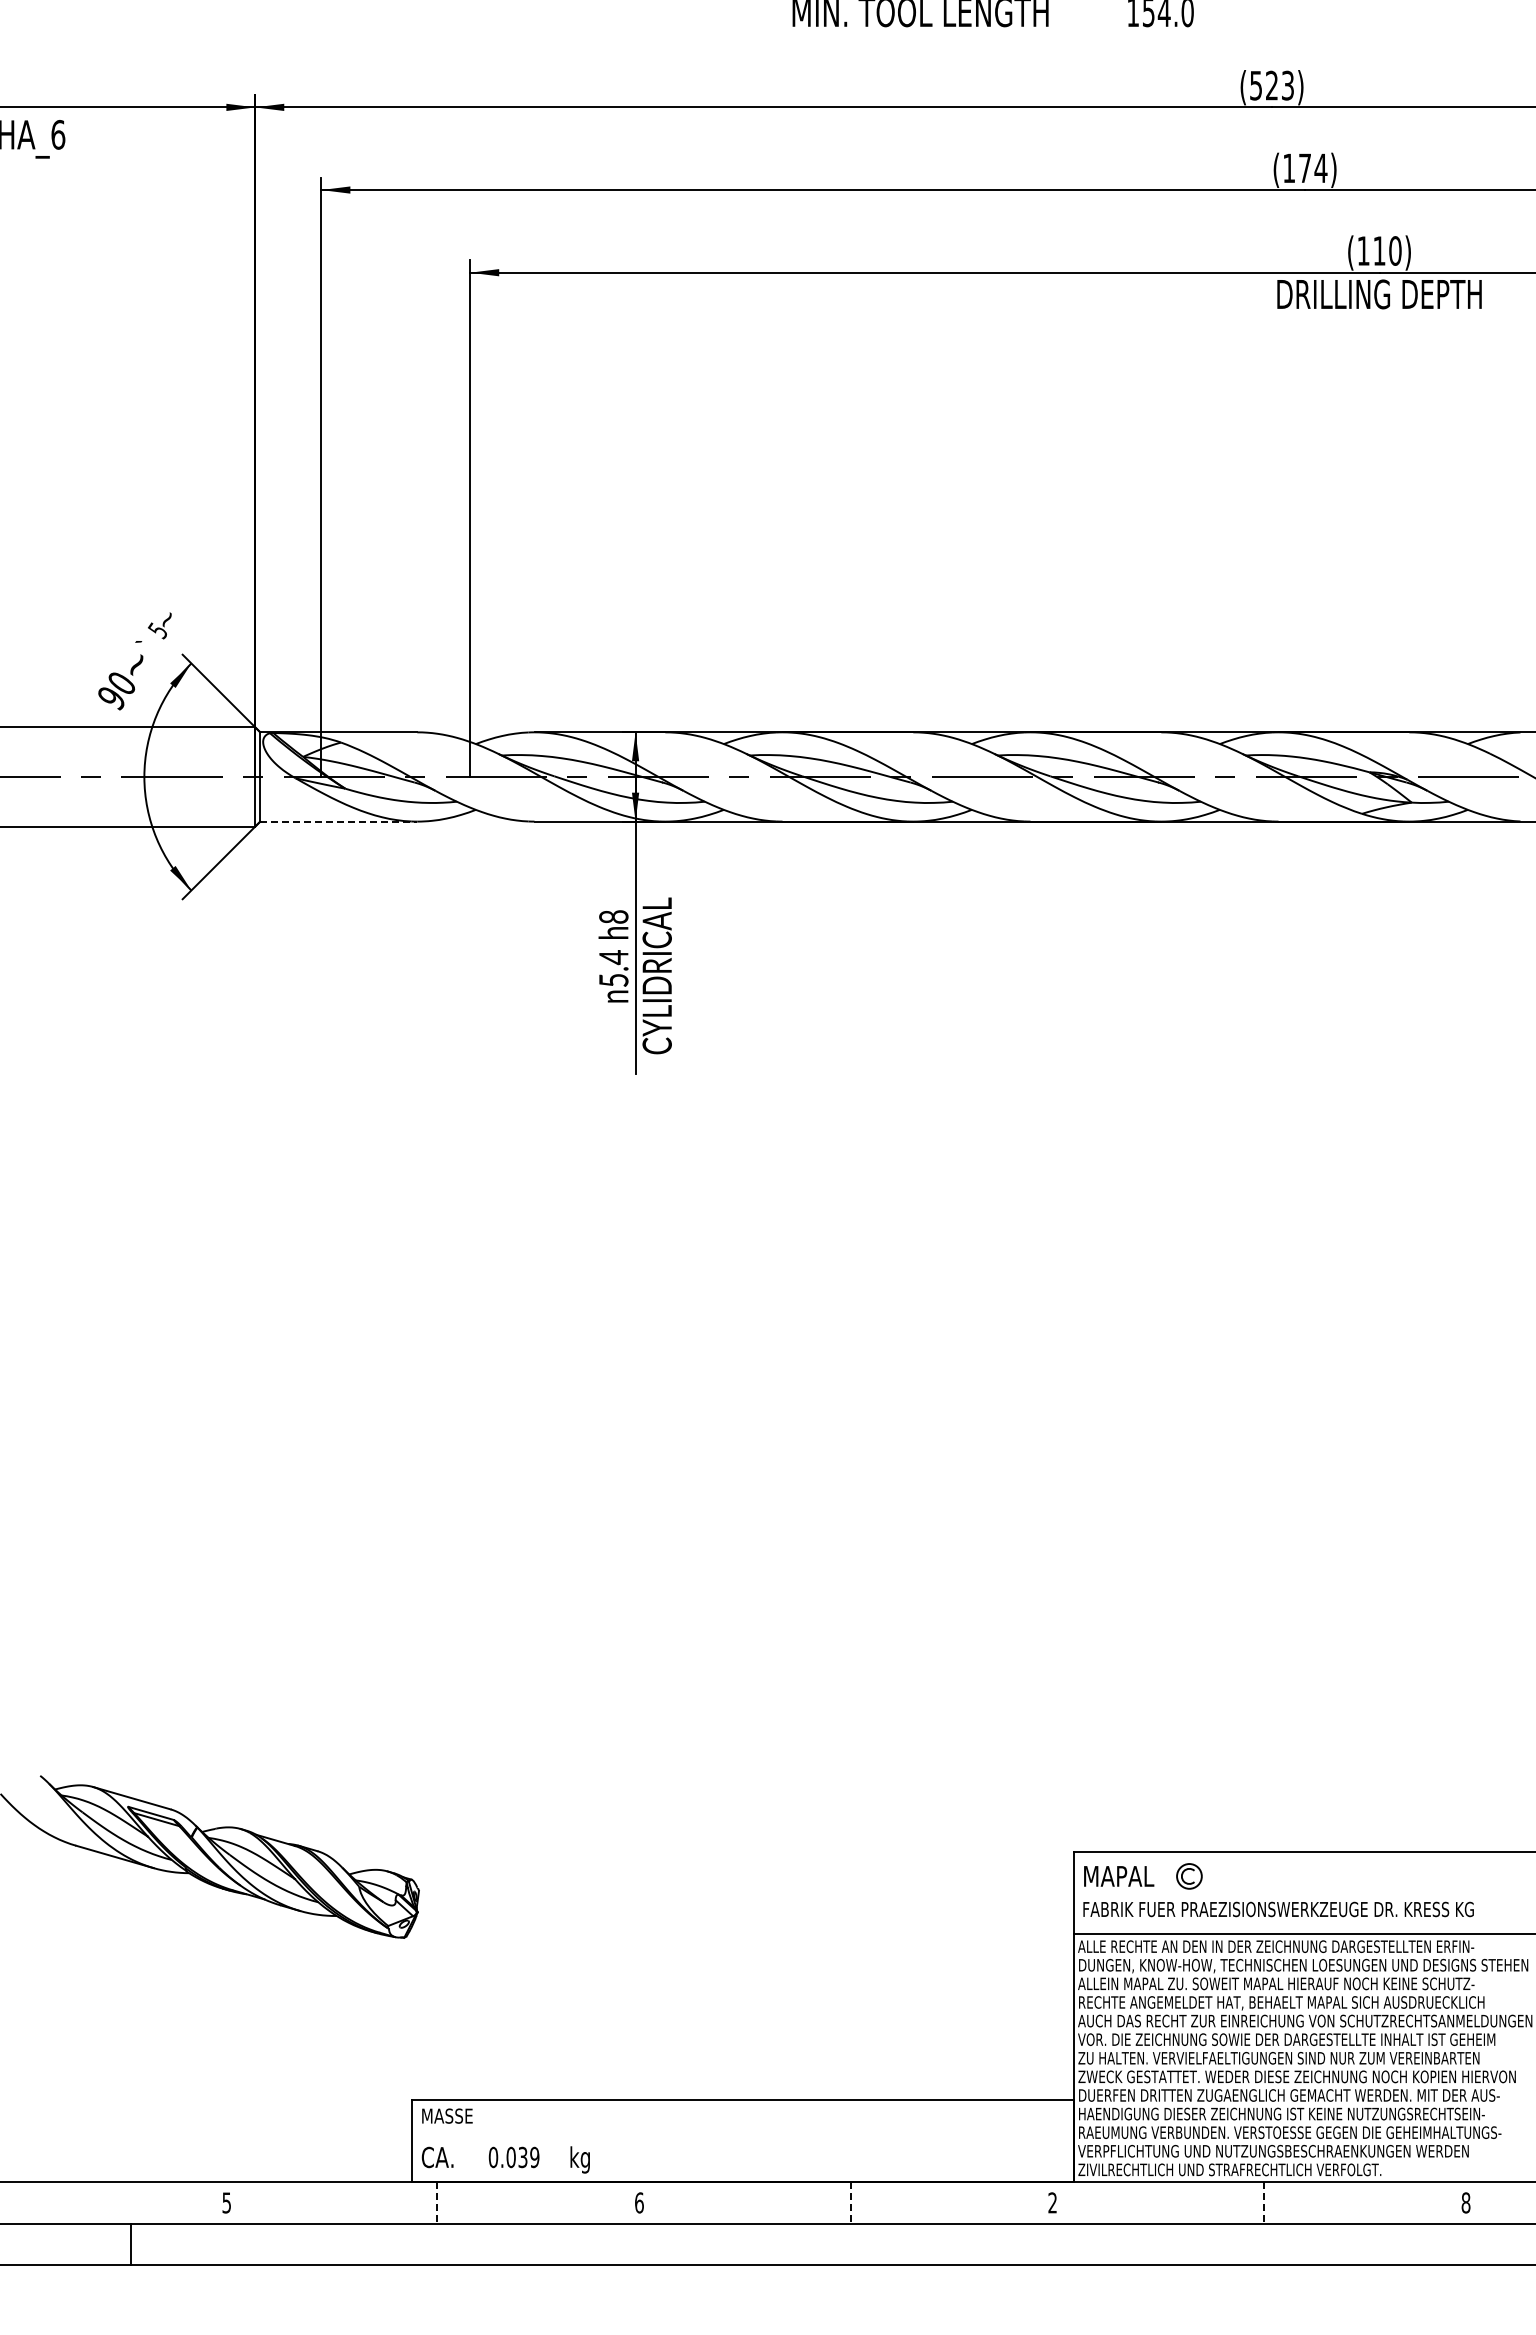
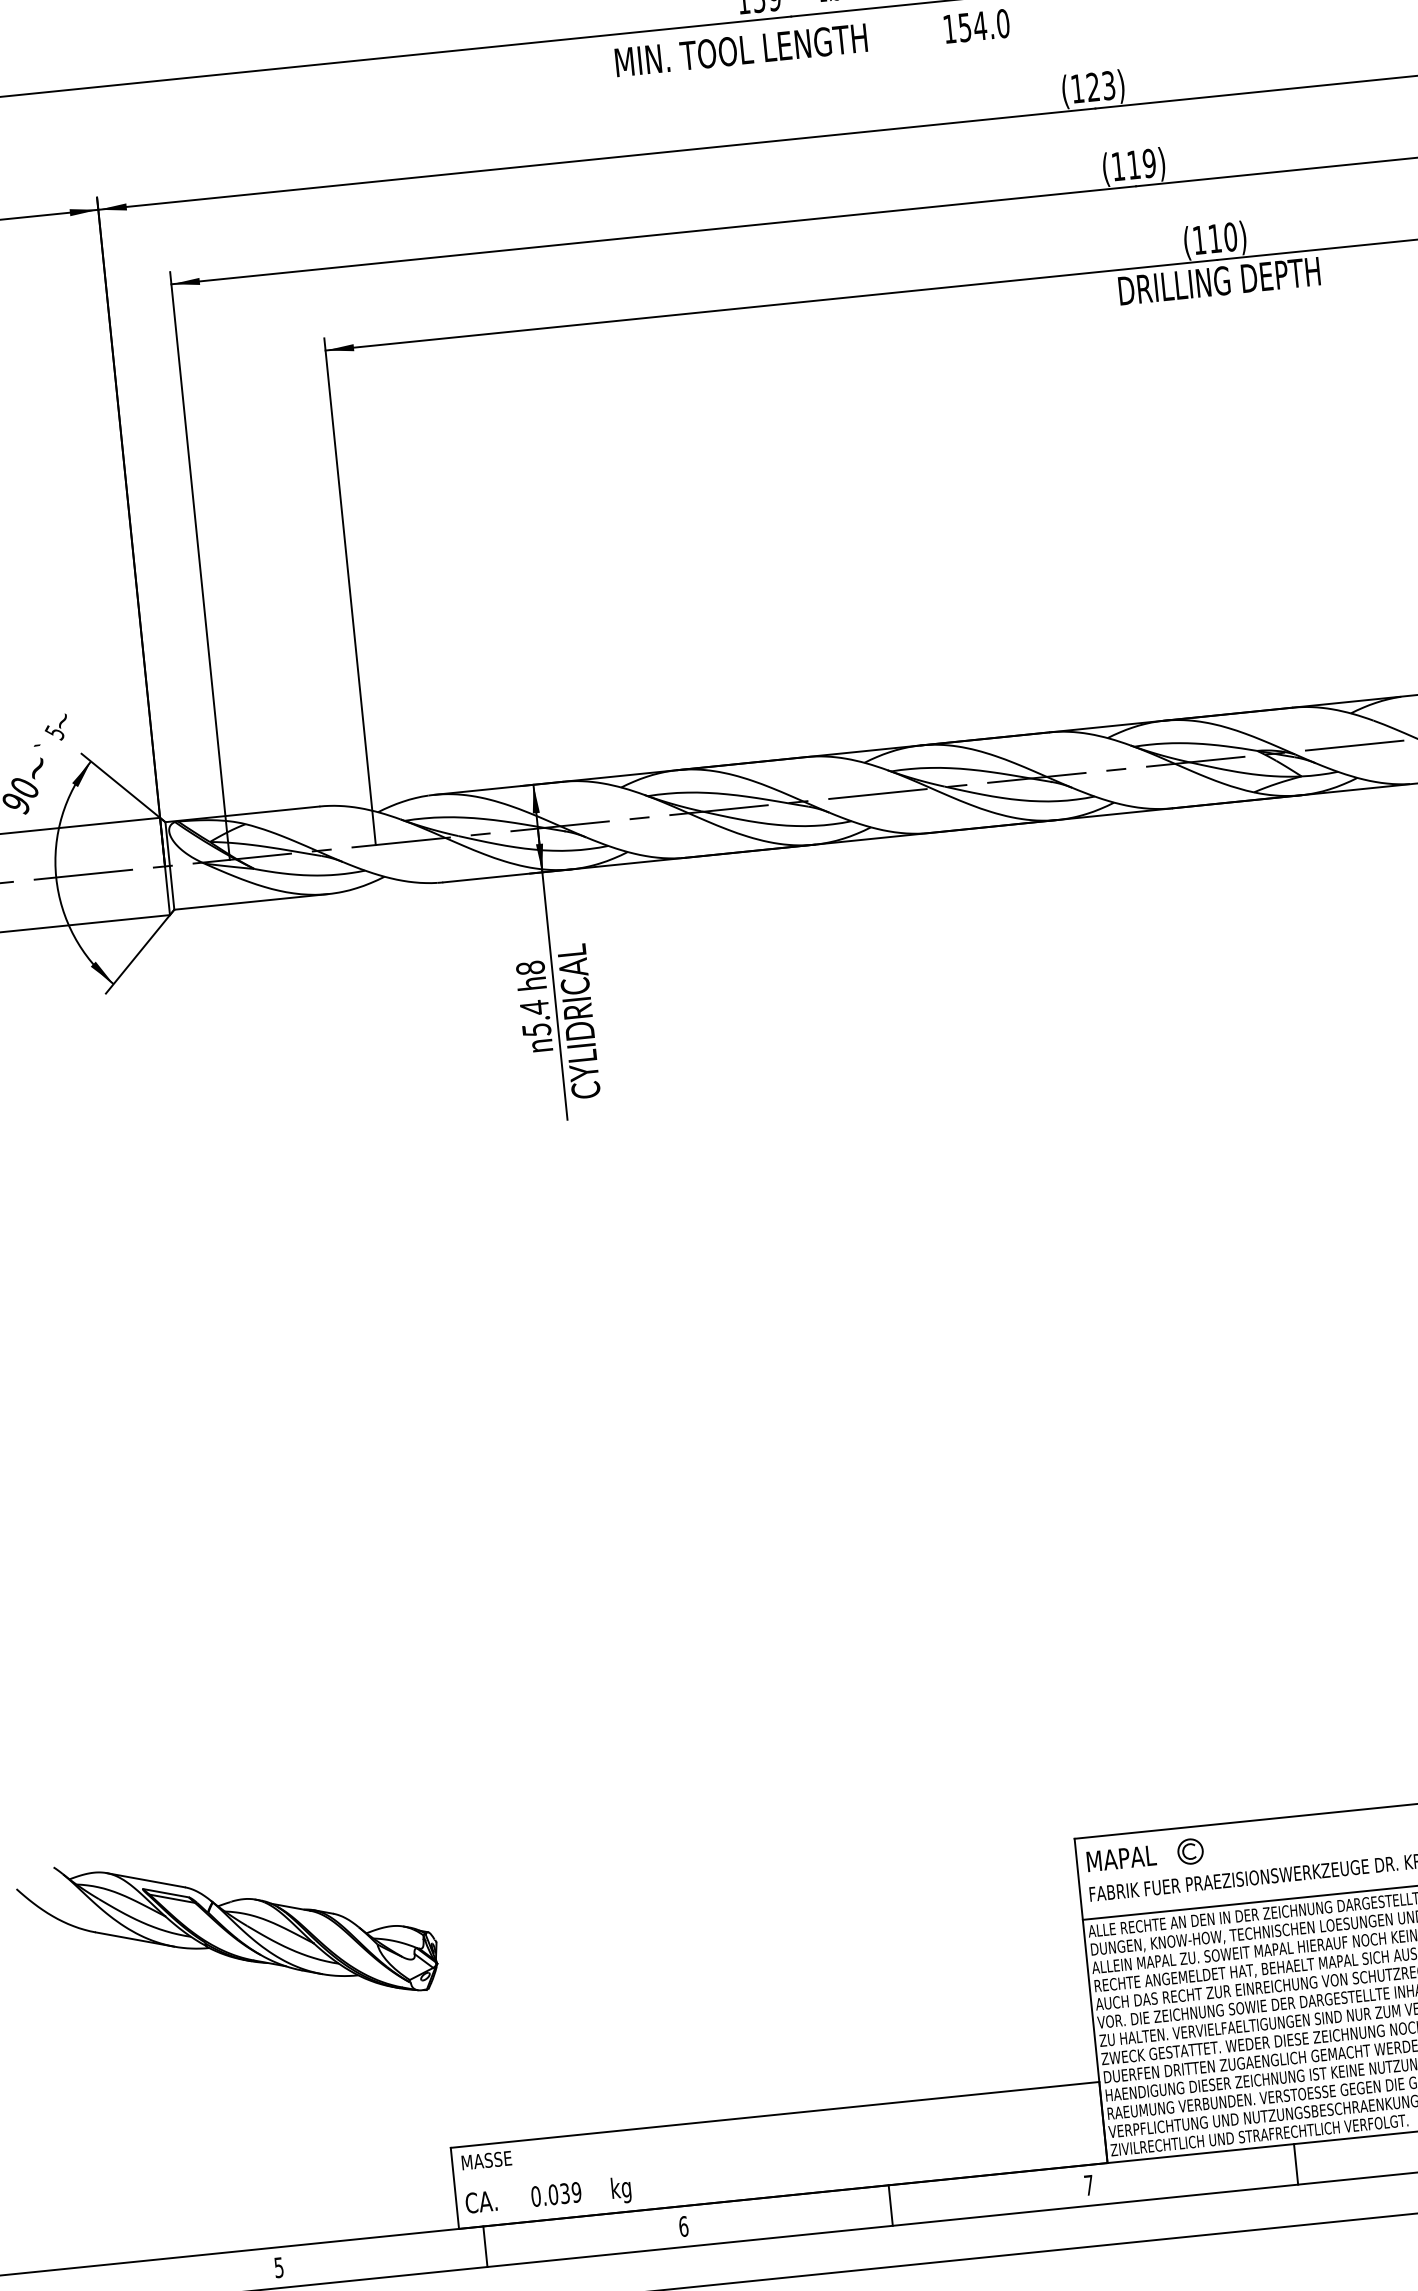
text: (1255, 85) -> (1076, 88), (523) -> (123)
text: (1313, 168) -> (1142, 164), (174) -> (119)
line: (338, 821) -> (251, 901), dashed -> solid
line: (437, 2202) -> (485, 2246), dashed -> solid
line: (850, 2202) -> (890, 2205), dashed -> solid
text: (1052, 2202) -> (1088, 2184), 2 -> 7
line: (1263, 2202) -> (1295, 2163), dashed -> solid

